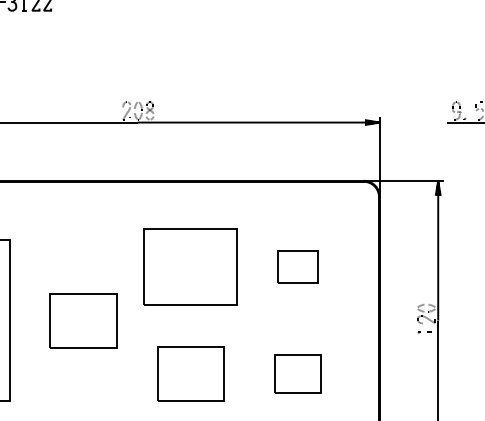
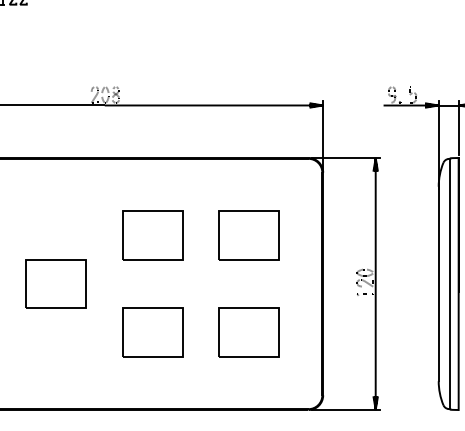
part: (190, 266) -> (152, 235), size x0.71
part: (297, 266) -> (248, 235), size x1.67
part: (297, 374) -> (248, 332), size x1.43

